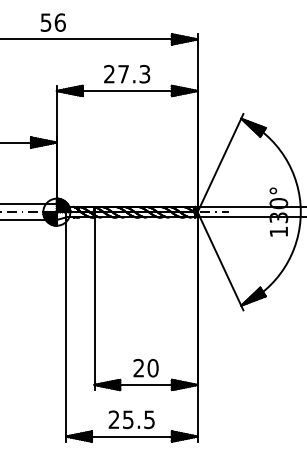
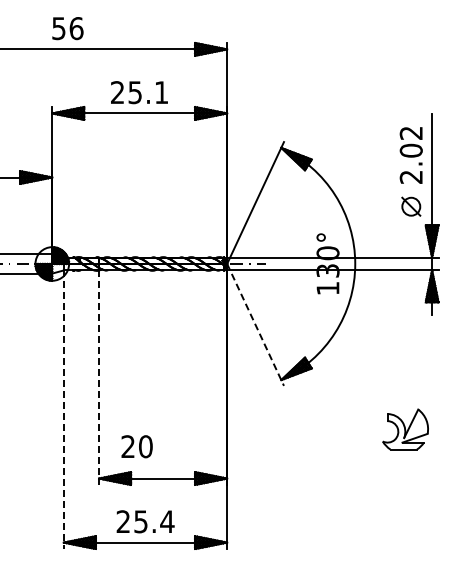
text: (52, 22) -> (67, 28), moved
text: (134, 74) -> (148, 92), 27.3 -> 25.1
line: (220, 261) -> (255, 325), solid -> dashed
line: (94, 304) -> (99, 378), solid -> dashed
line: (65, 330) -> (63, 410), solid -> dashed
text: (145, 368) -> (136, 446), moved
text: (149, 419) -> (167, 521), 25.5 -> 25.4

